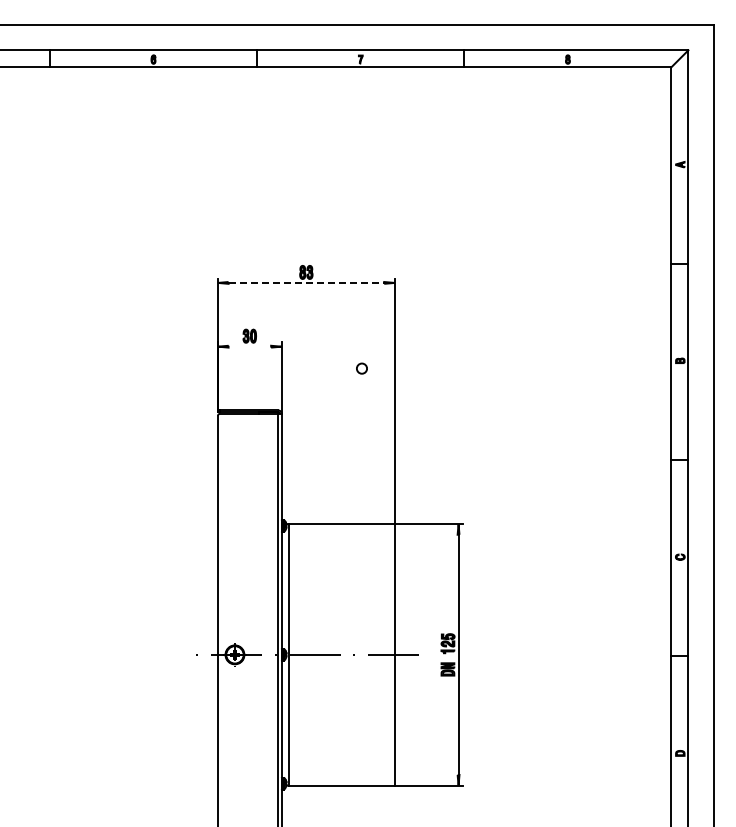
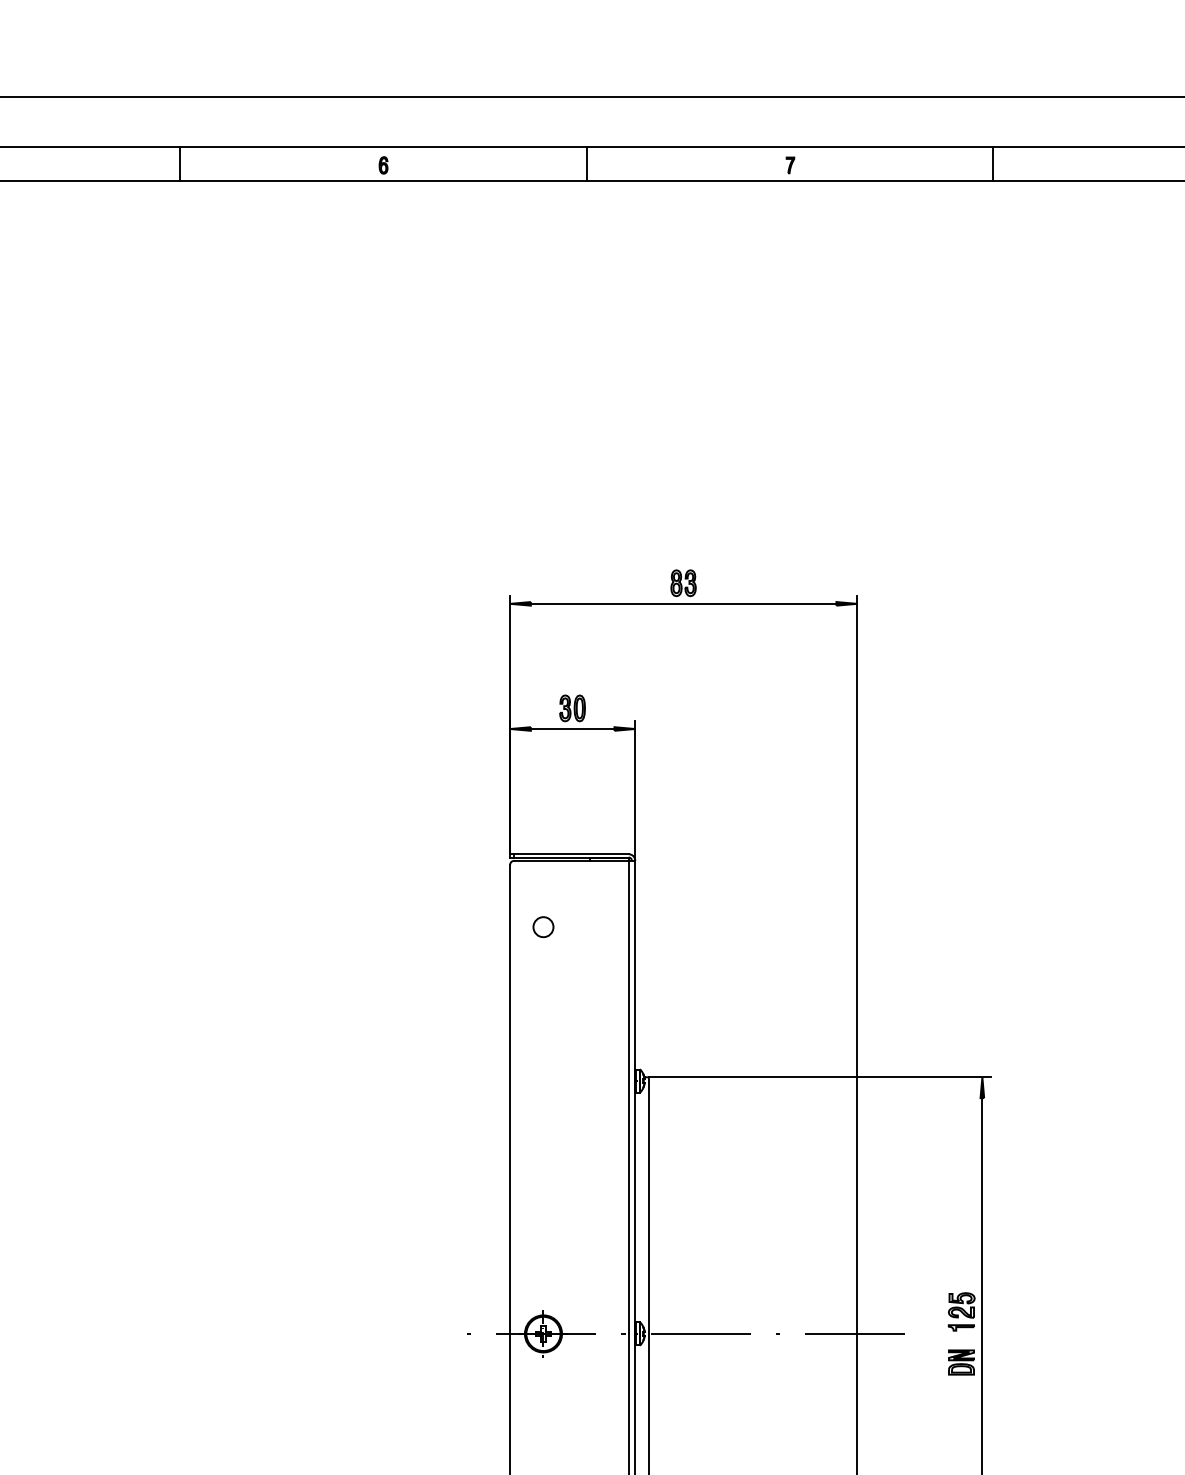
line: (306, 282) -> (683, 603), dashed -> solid
line: (249, 346) -> (571, 728), added
circle: (361, 368) -> (542, 926), moved

